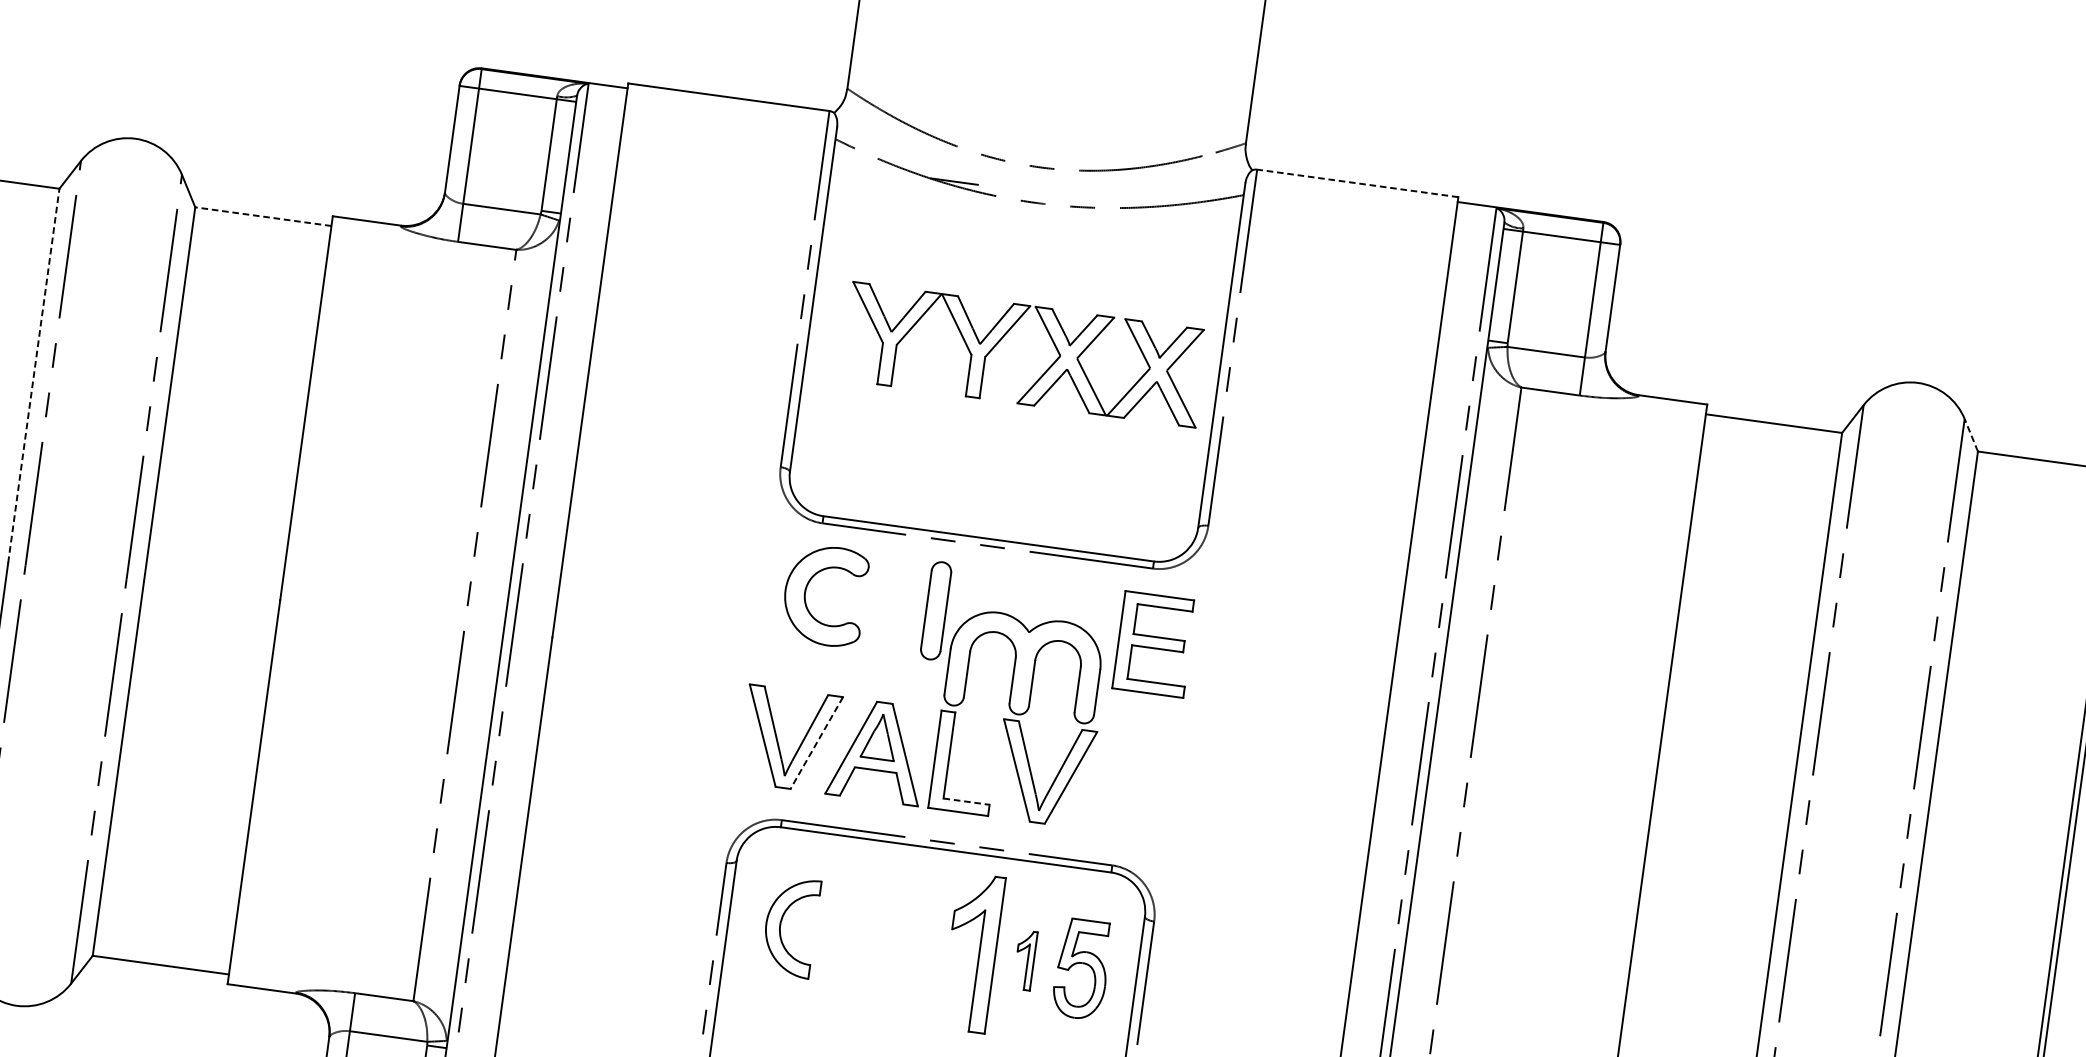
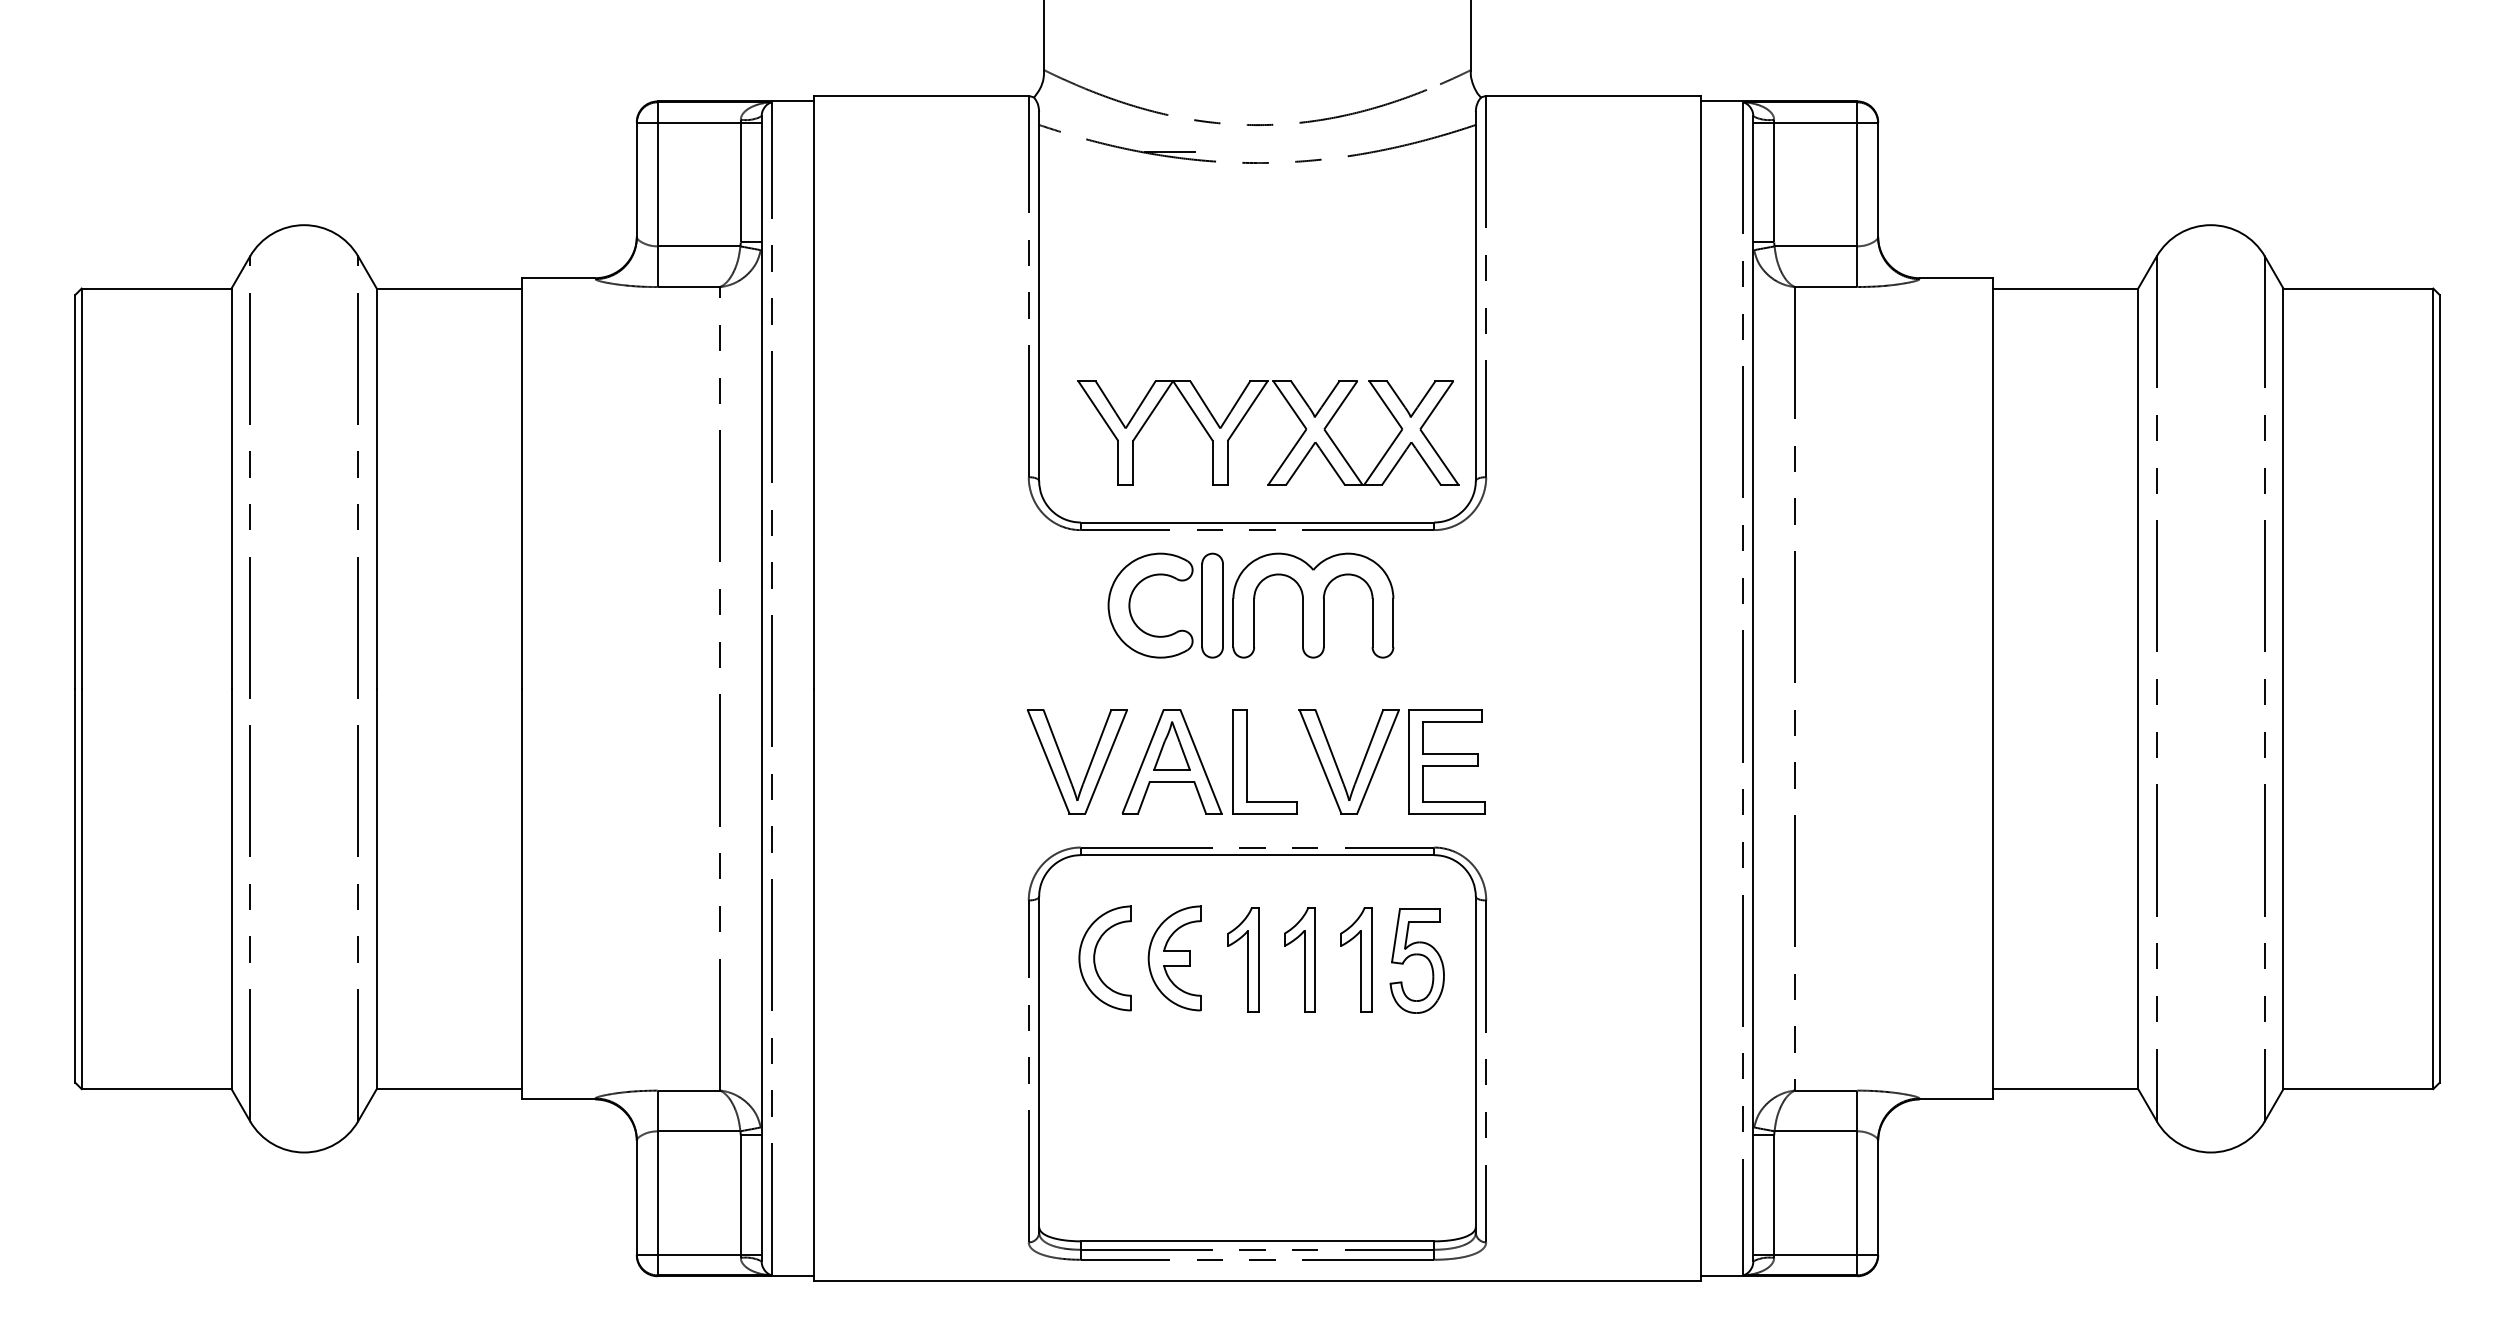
line: (1357, 183) -> (1593, 96), dashed -> solid
line: (263, 216) -> (449, 288), dashed -> solid
part: (1005, 336) -> (1245, 416), moved
line: (33, 375) -> (231, 488), dashed -> solid
line: (1971, 435) -> (2274, 272), dashed -> solid
part: (806, 592) -> (1130, 605), moved
part: (1154, 644) -> (1446, 761), moved
part: (1024, 665) -> (1313, 605), moved
line: (816, 742) -> (1106, 761), dashed -> solid
line: (967, 801) -> (1272, 801), dashed -> solid
part: (855, 935) -> (1174, 958), added
part: (919, 945) -> (1243, 959), added
part: (972, 952) -> (1299, 959), size x0.62
part: (1025, 960) -> (1356, 959), size x1.67

